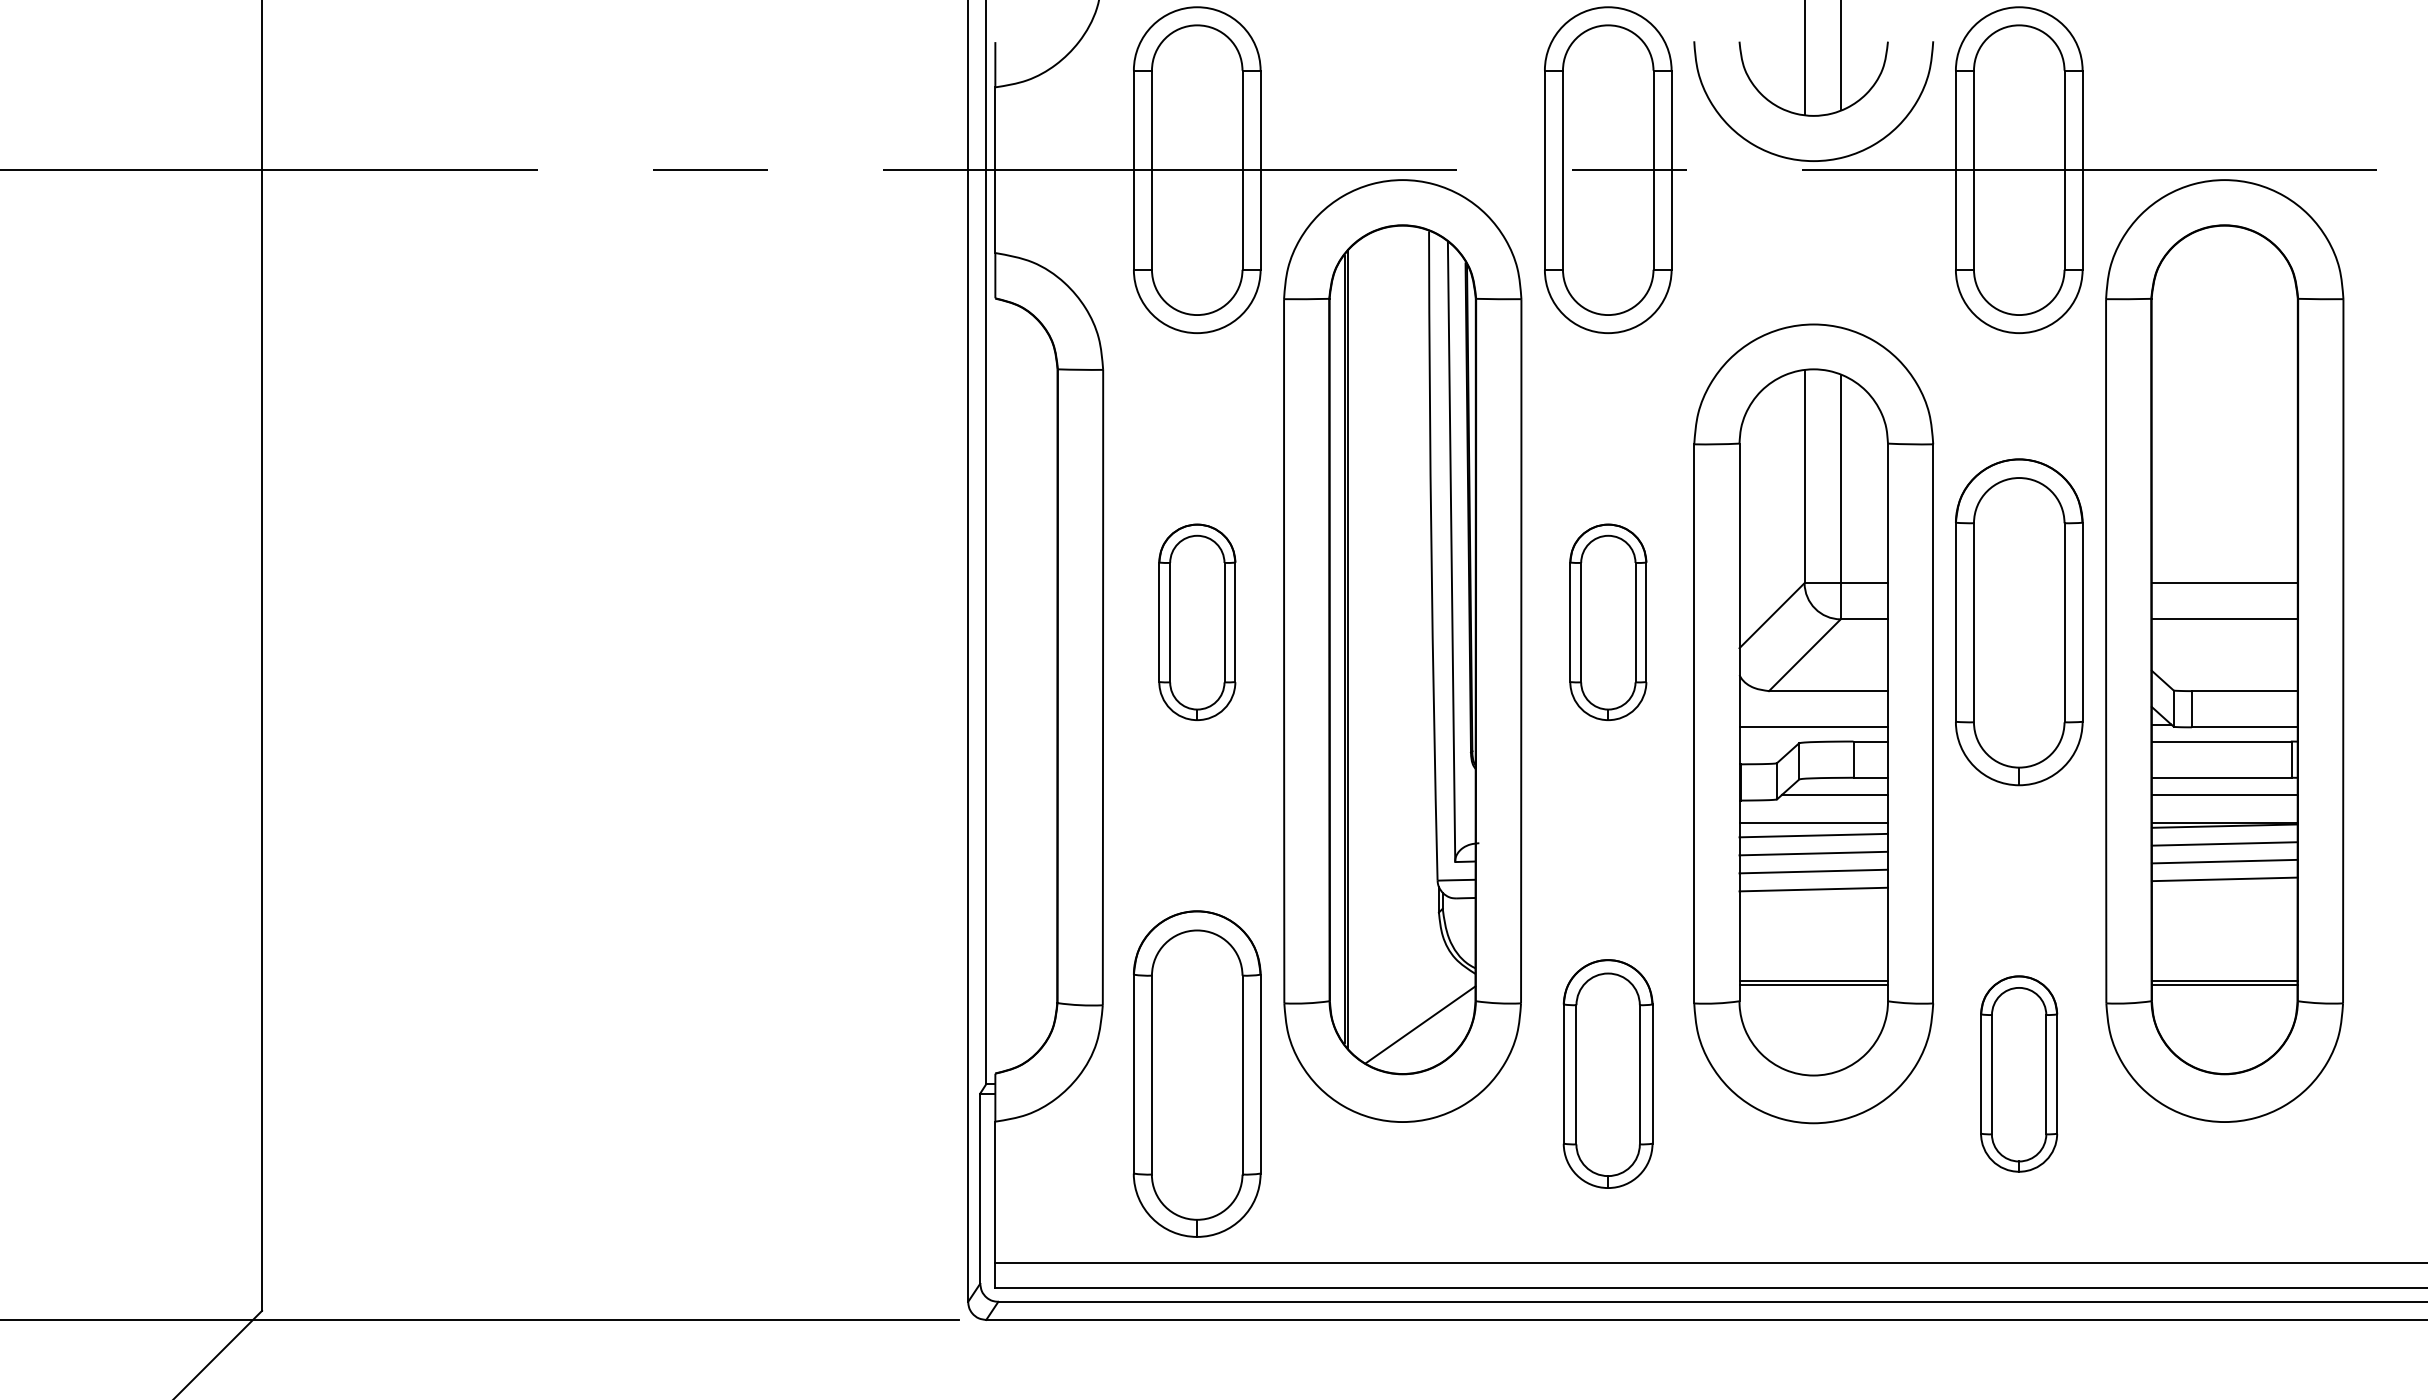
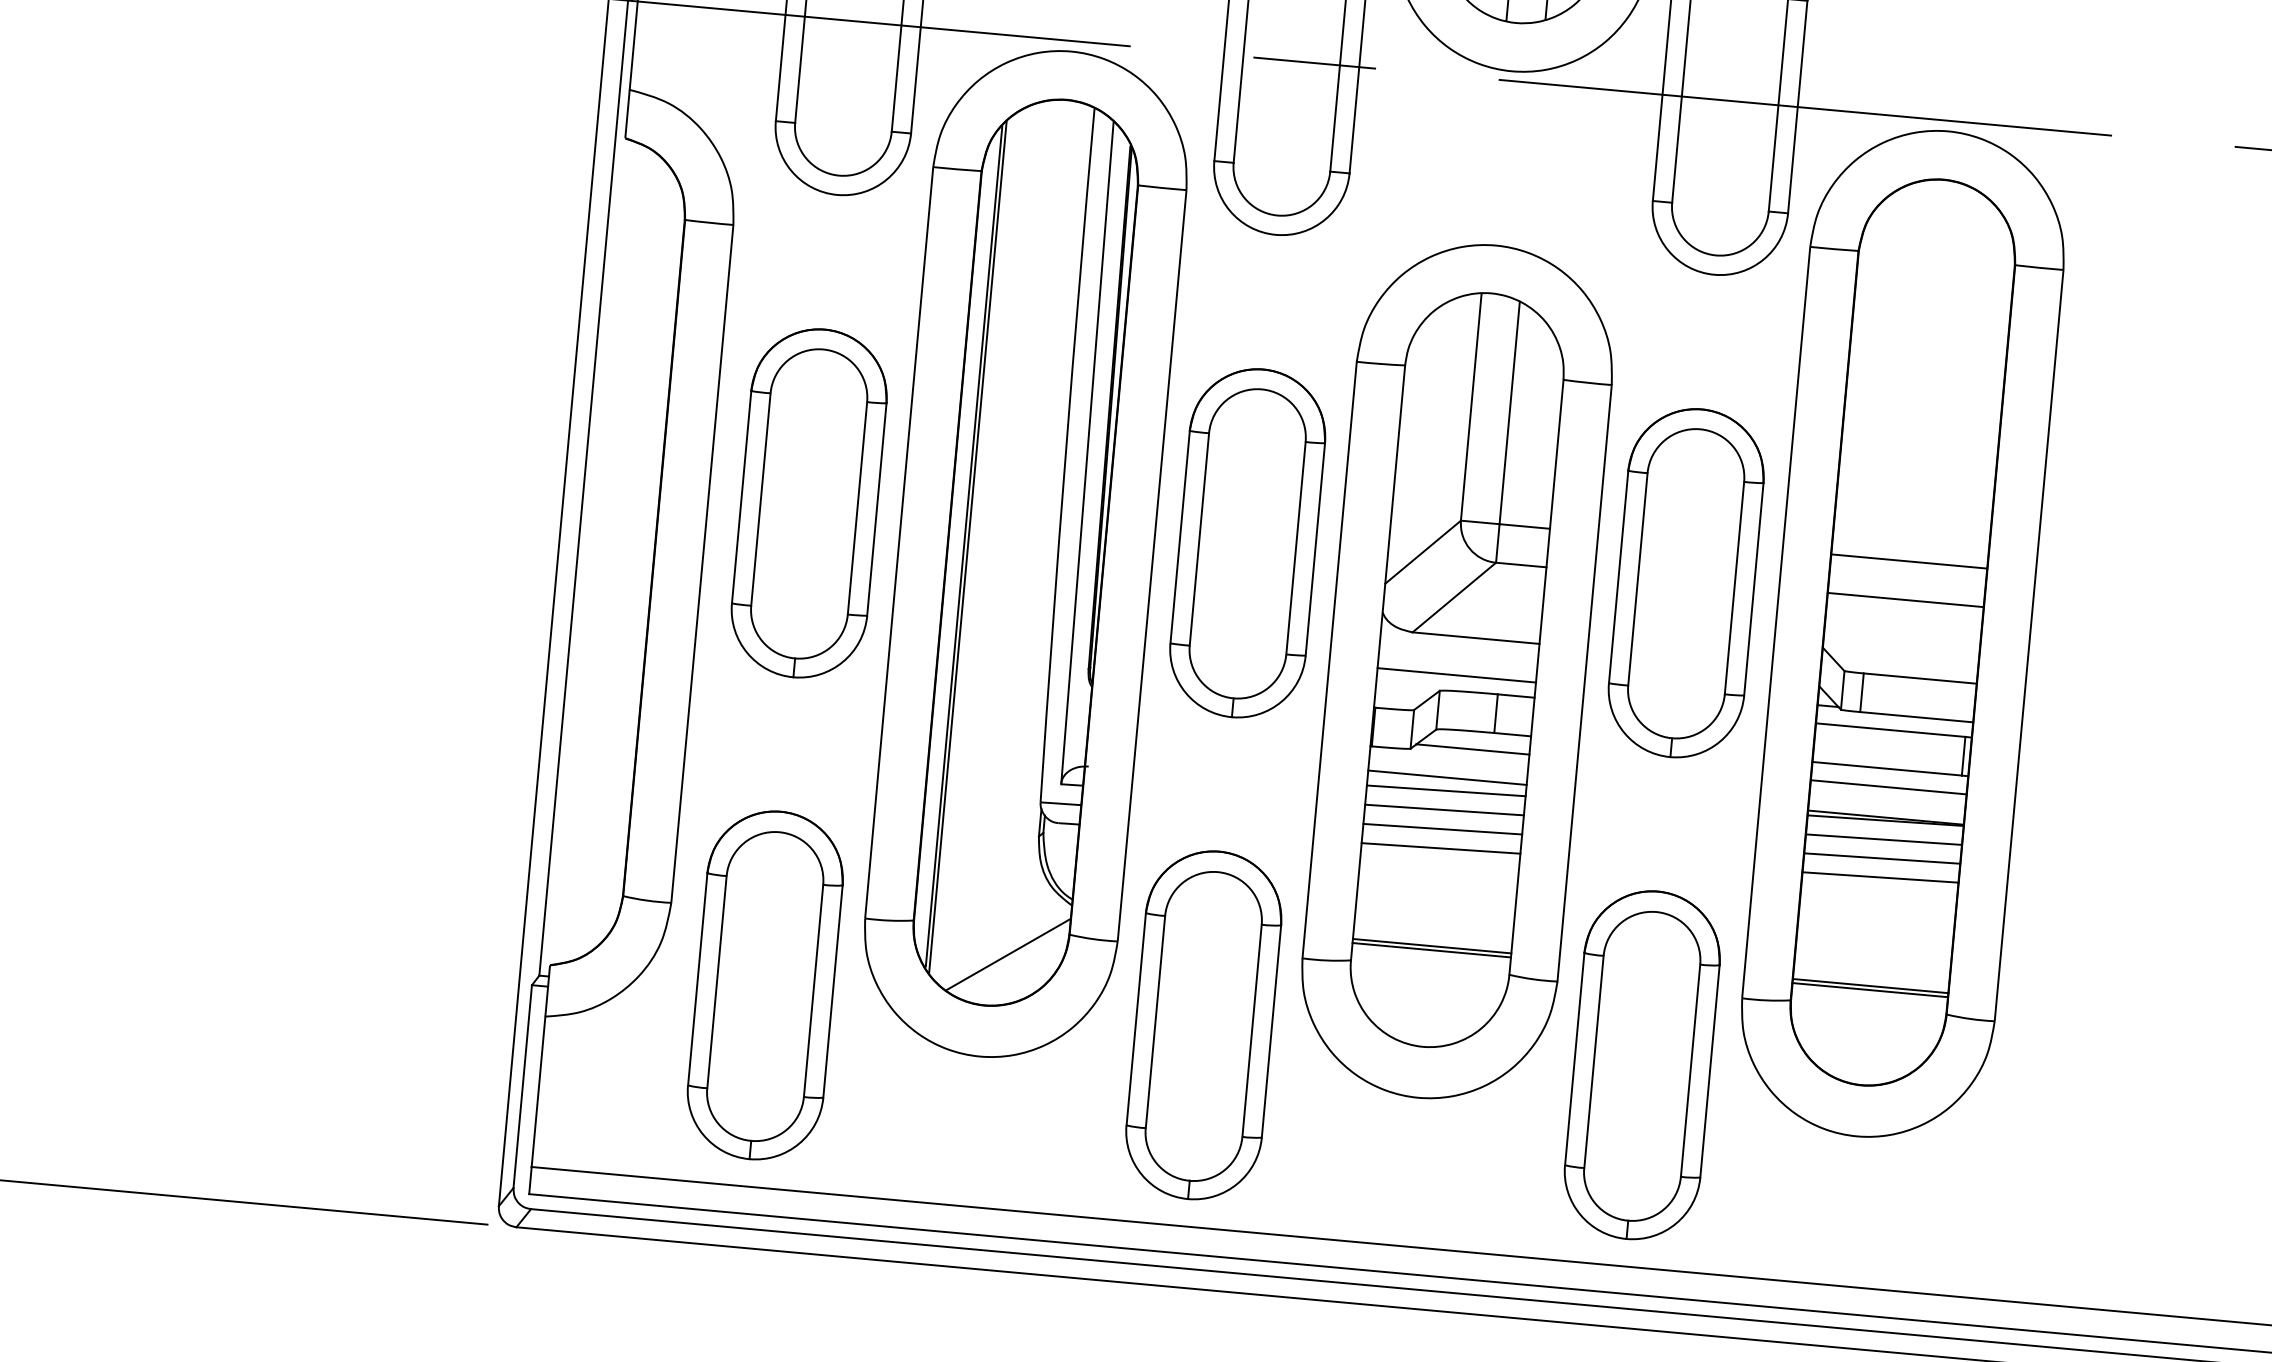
part: (1197, 622) -> (809, 503), size x1.67
part: (1608, 622) -> (1248, 543), size x1.67
part: (1607, 1073) -> (1203, 1024), size x1.43
part: (2018, 1073) -> (1641, 1064), size x1.67

